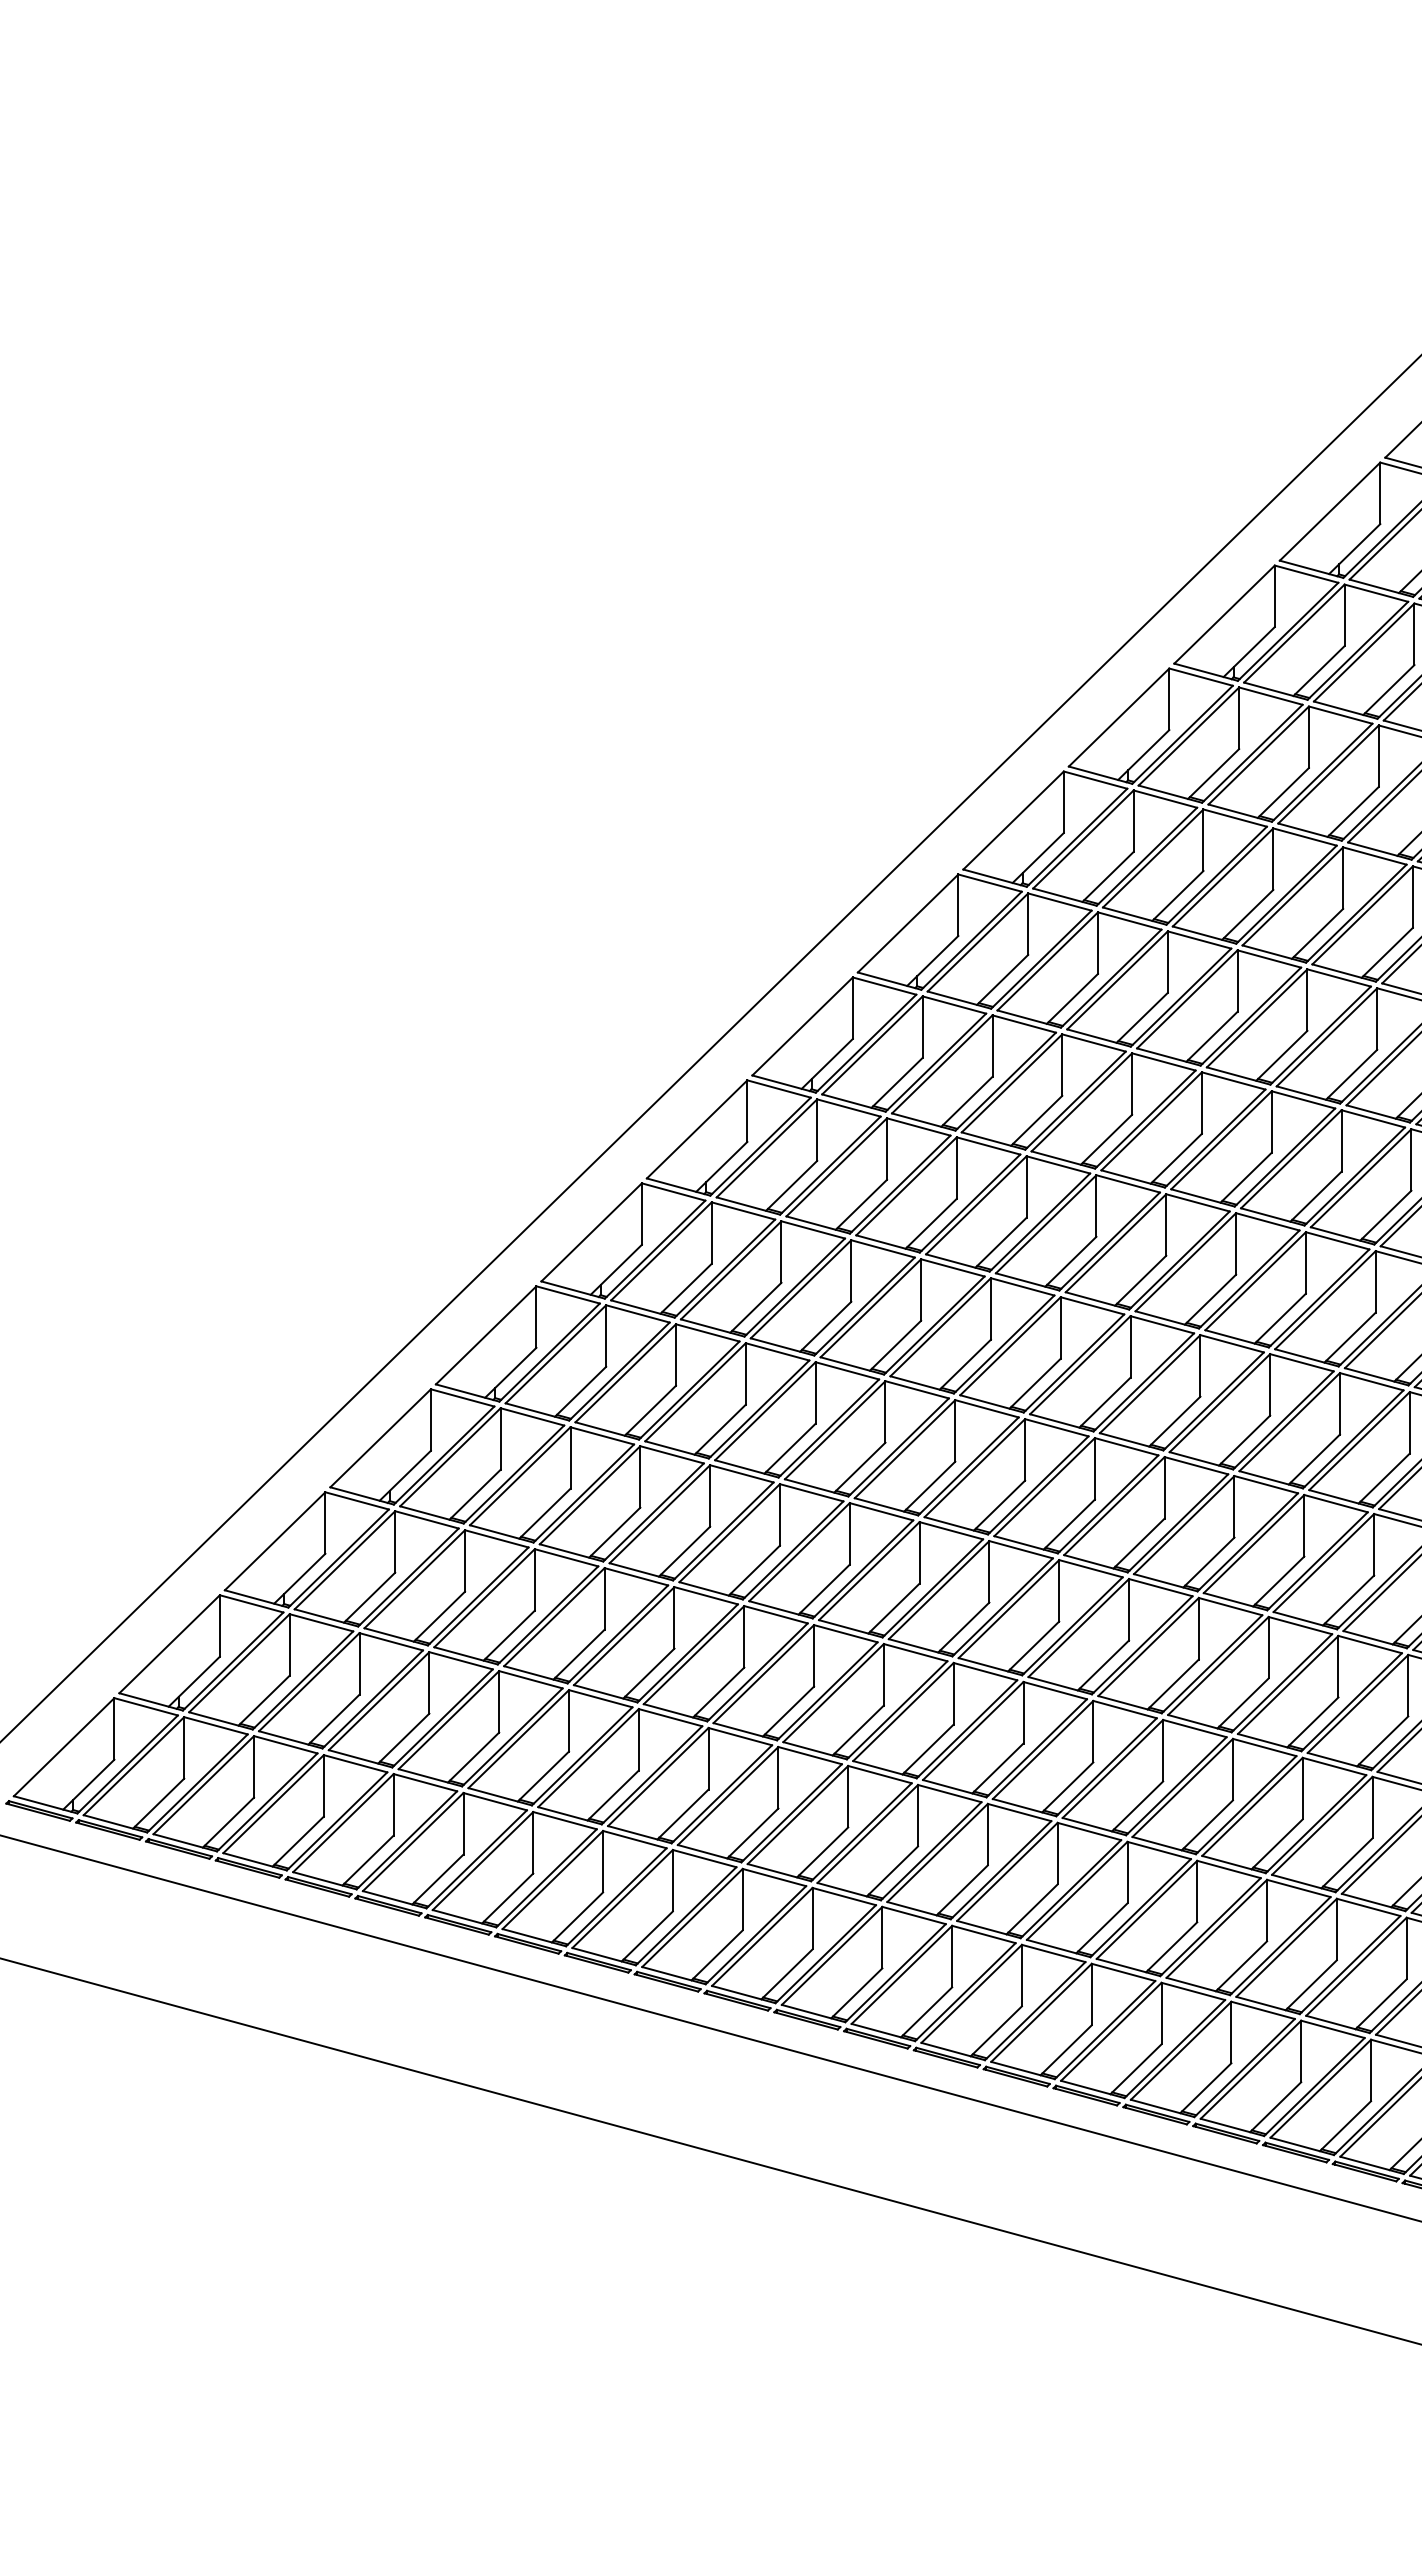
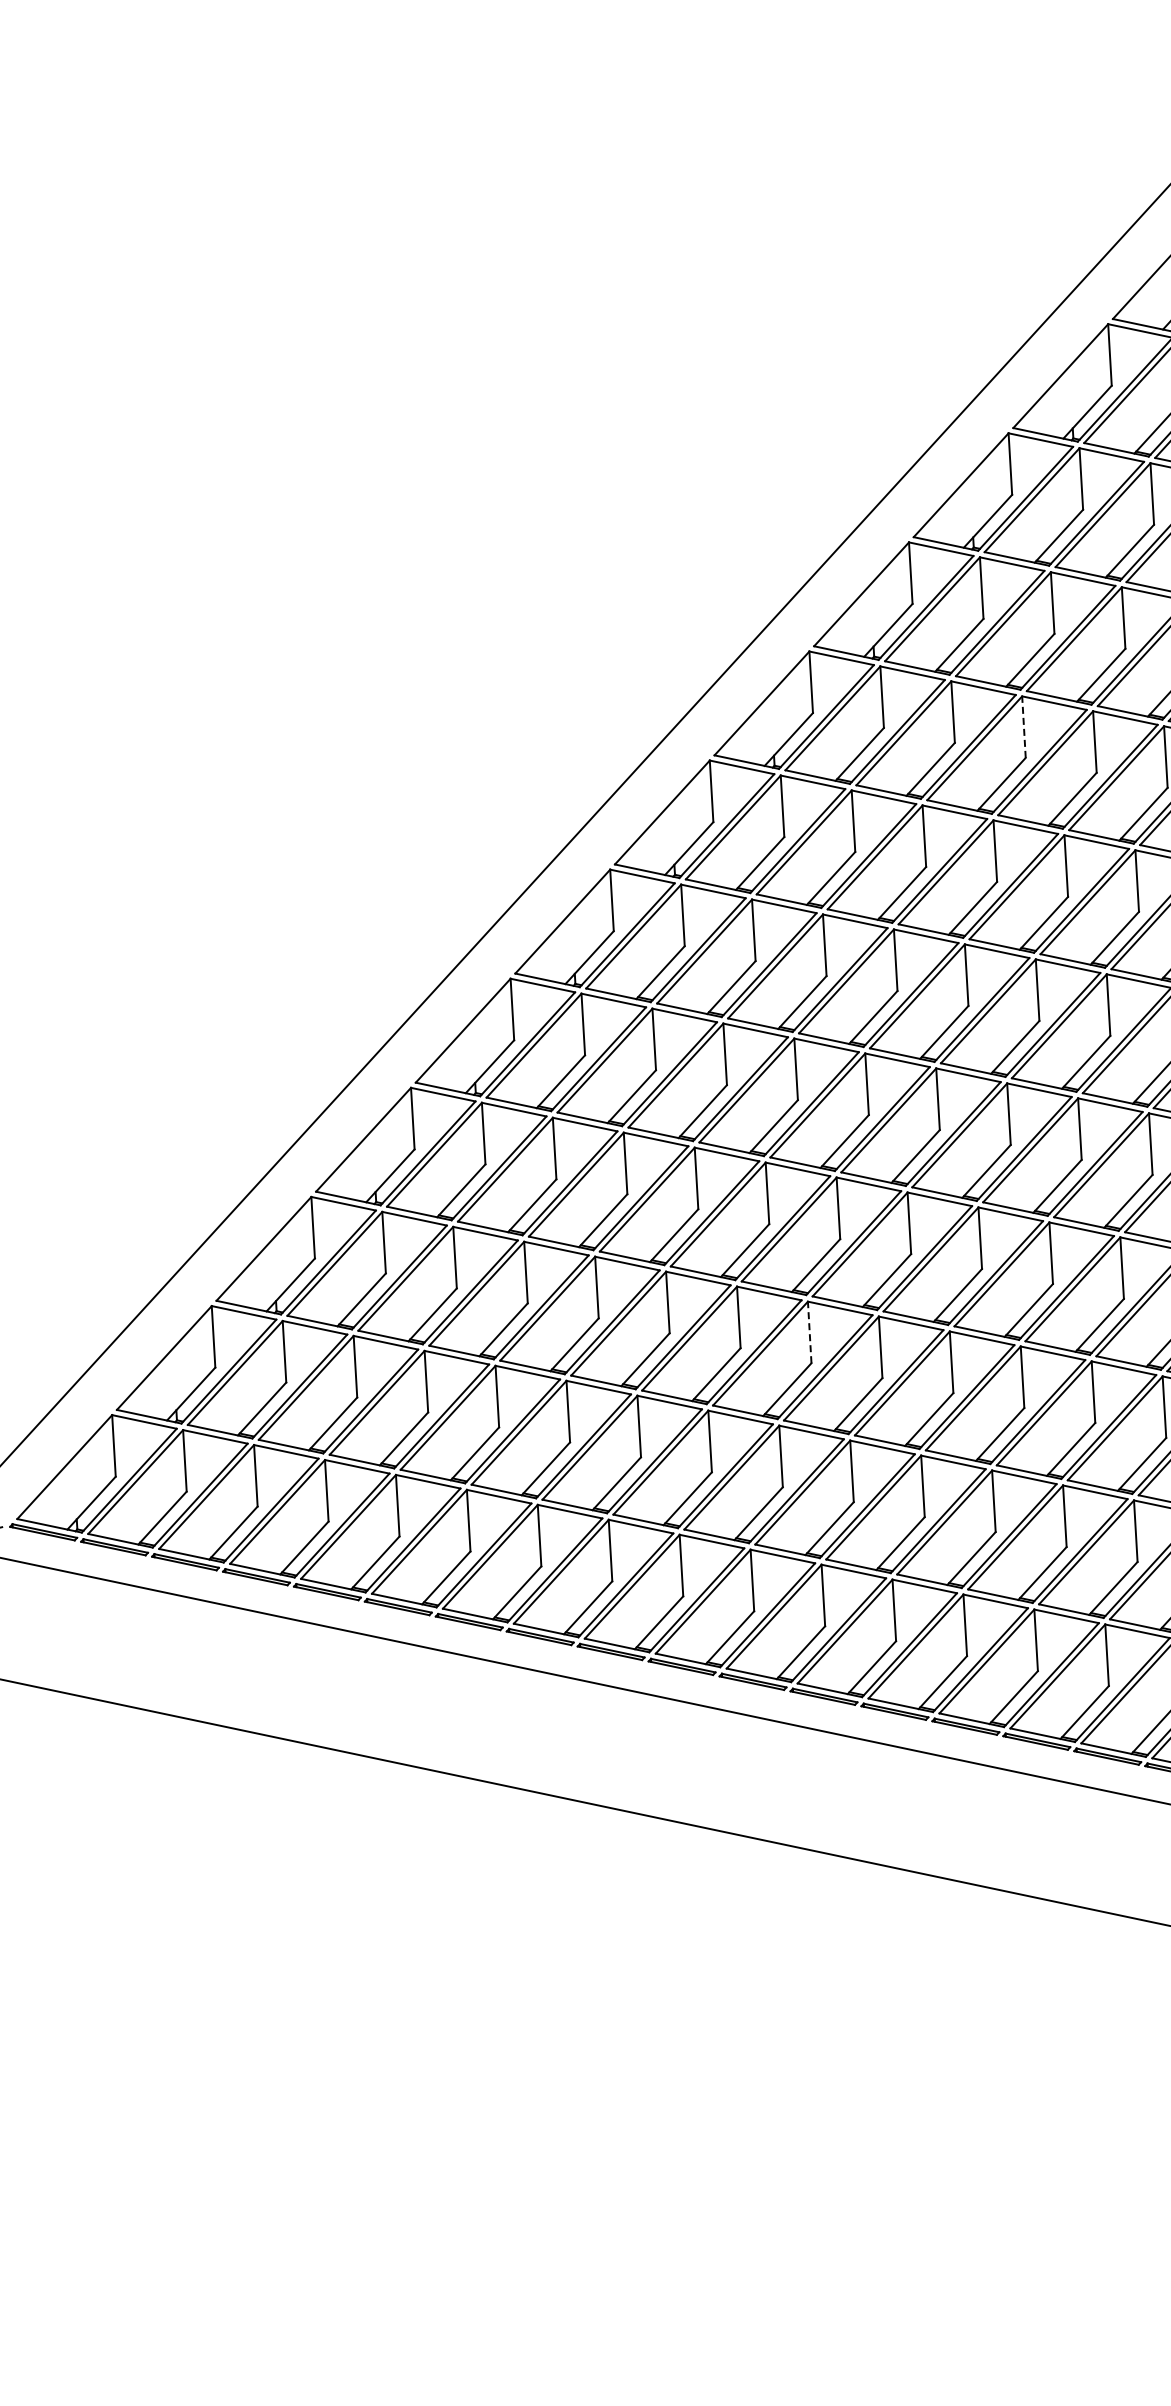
line: (1062, 1065) -> (1024, 727), solid -> dashed
line: (814, 1655) -> (810, 1332), solid -> dashed

